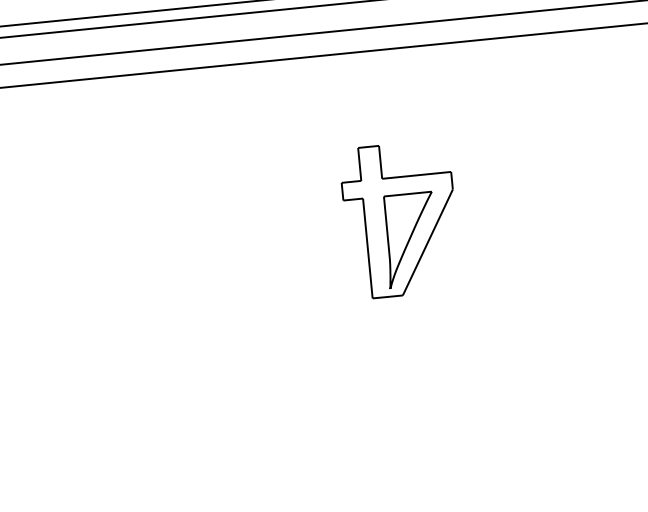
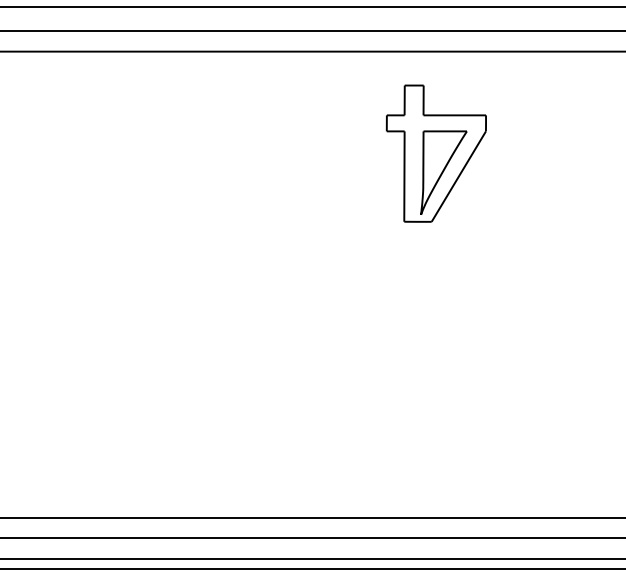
part: (399, 219) -> (435, 153), moved

